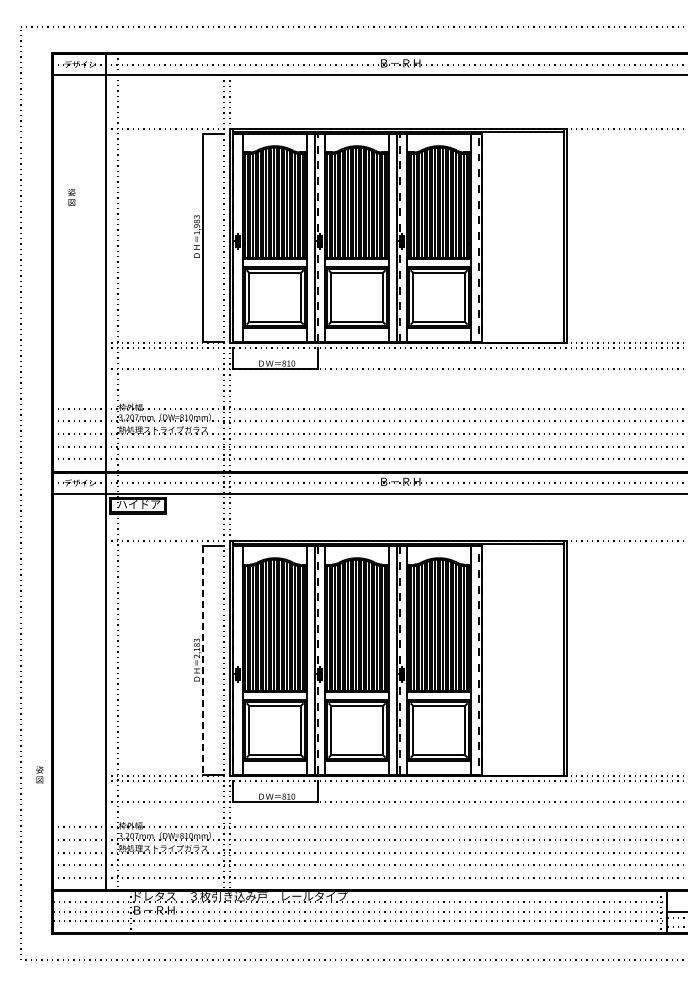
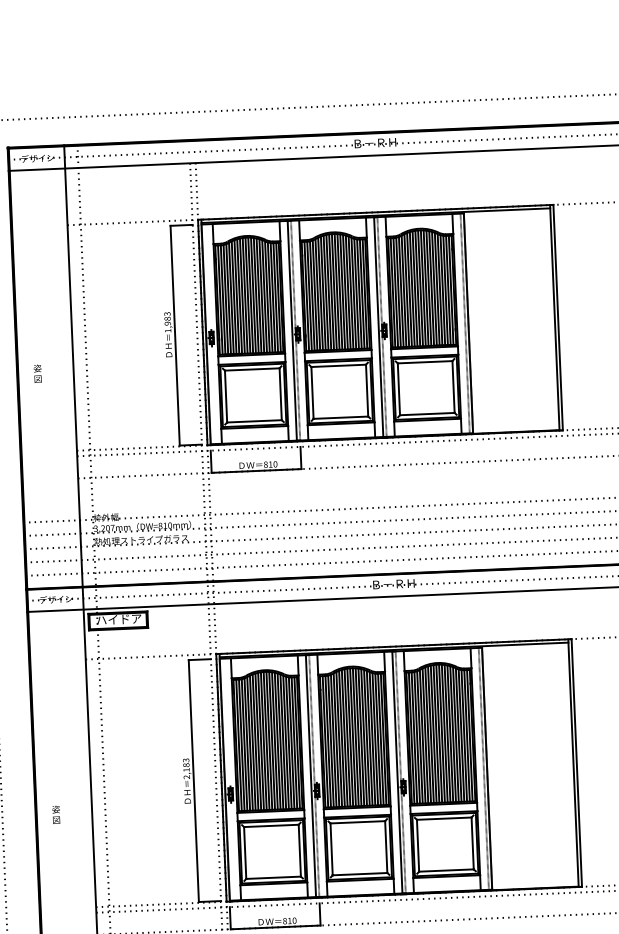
text: (71, 196) -> (37, 372), moved
line: (203, 660) -> (193, 781), dashed -> solid
text: (39, 774) -> (55, 814), moved

